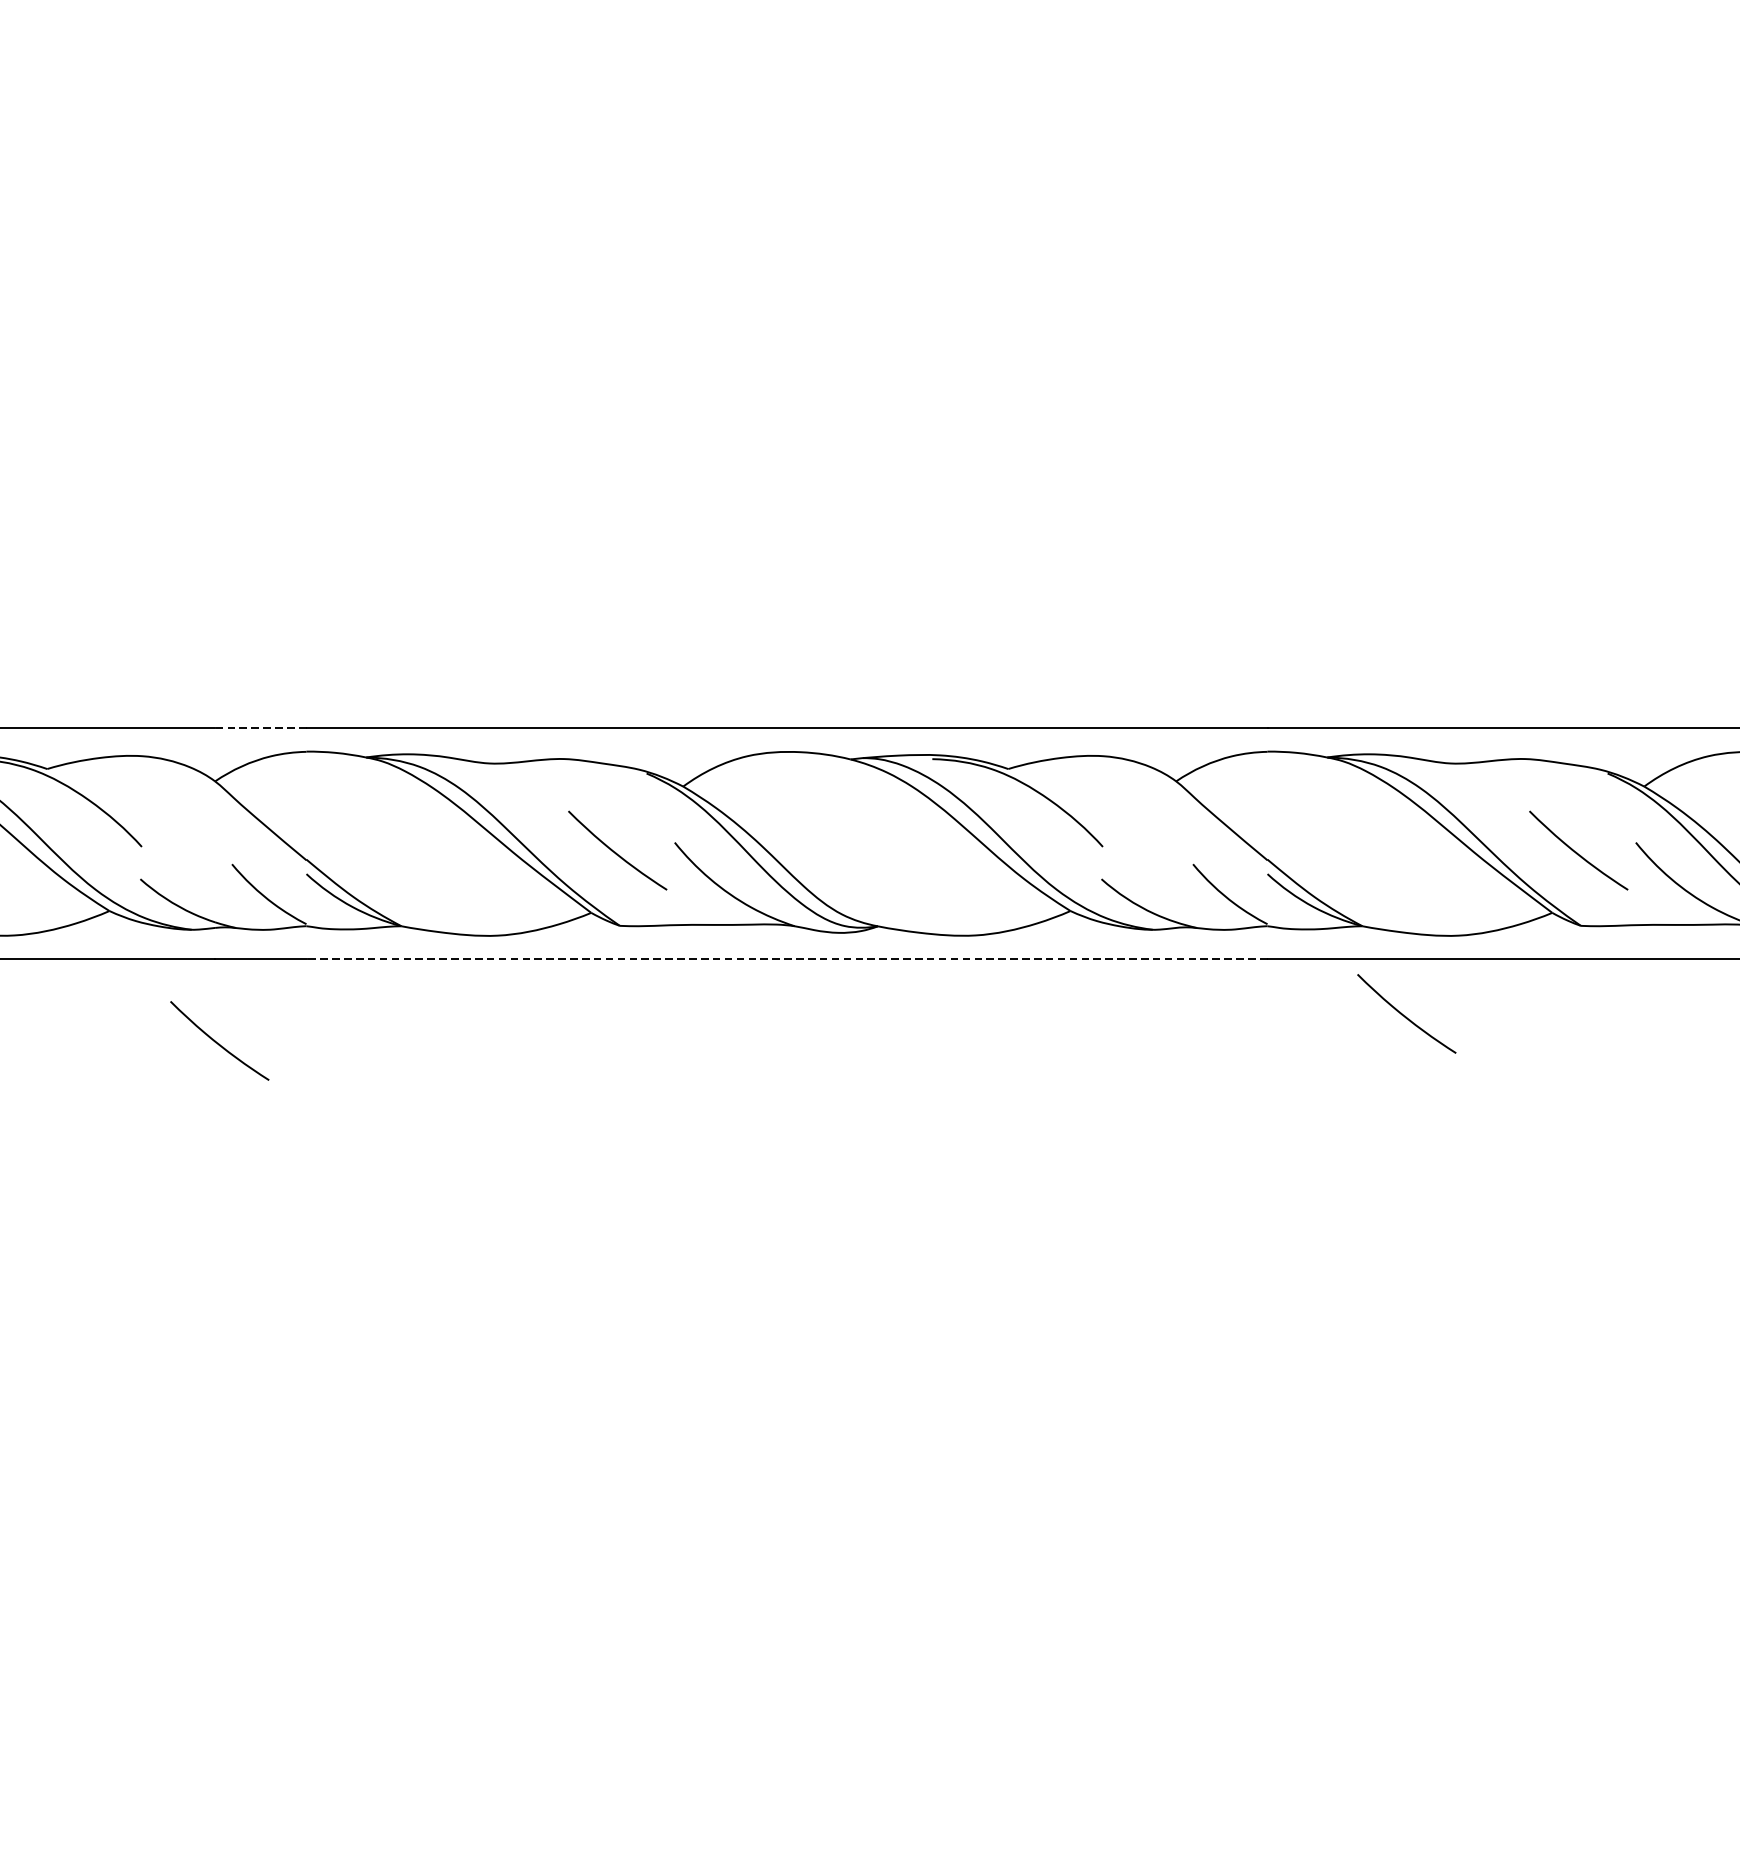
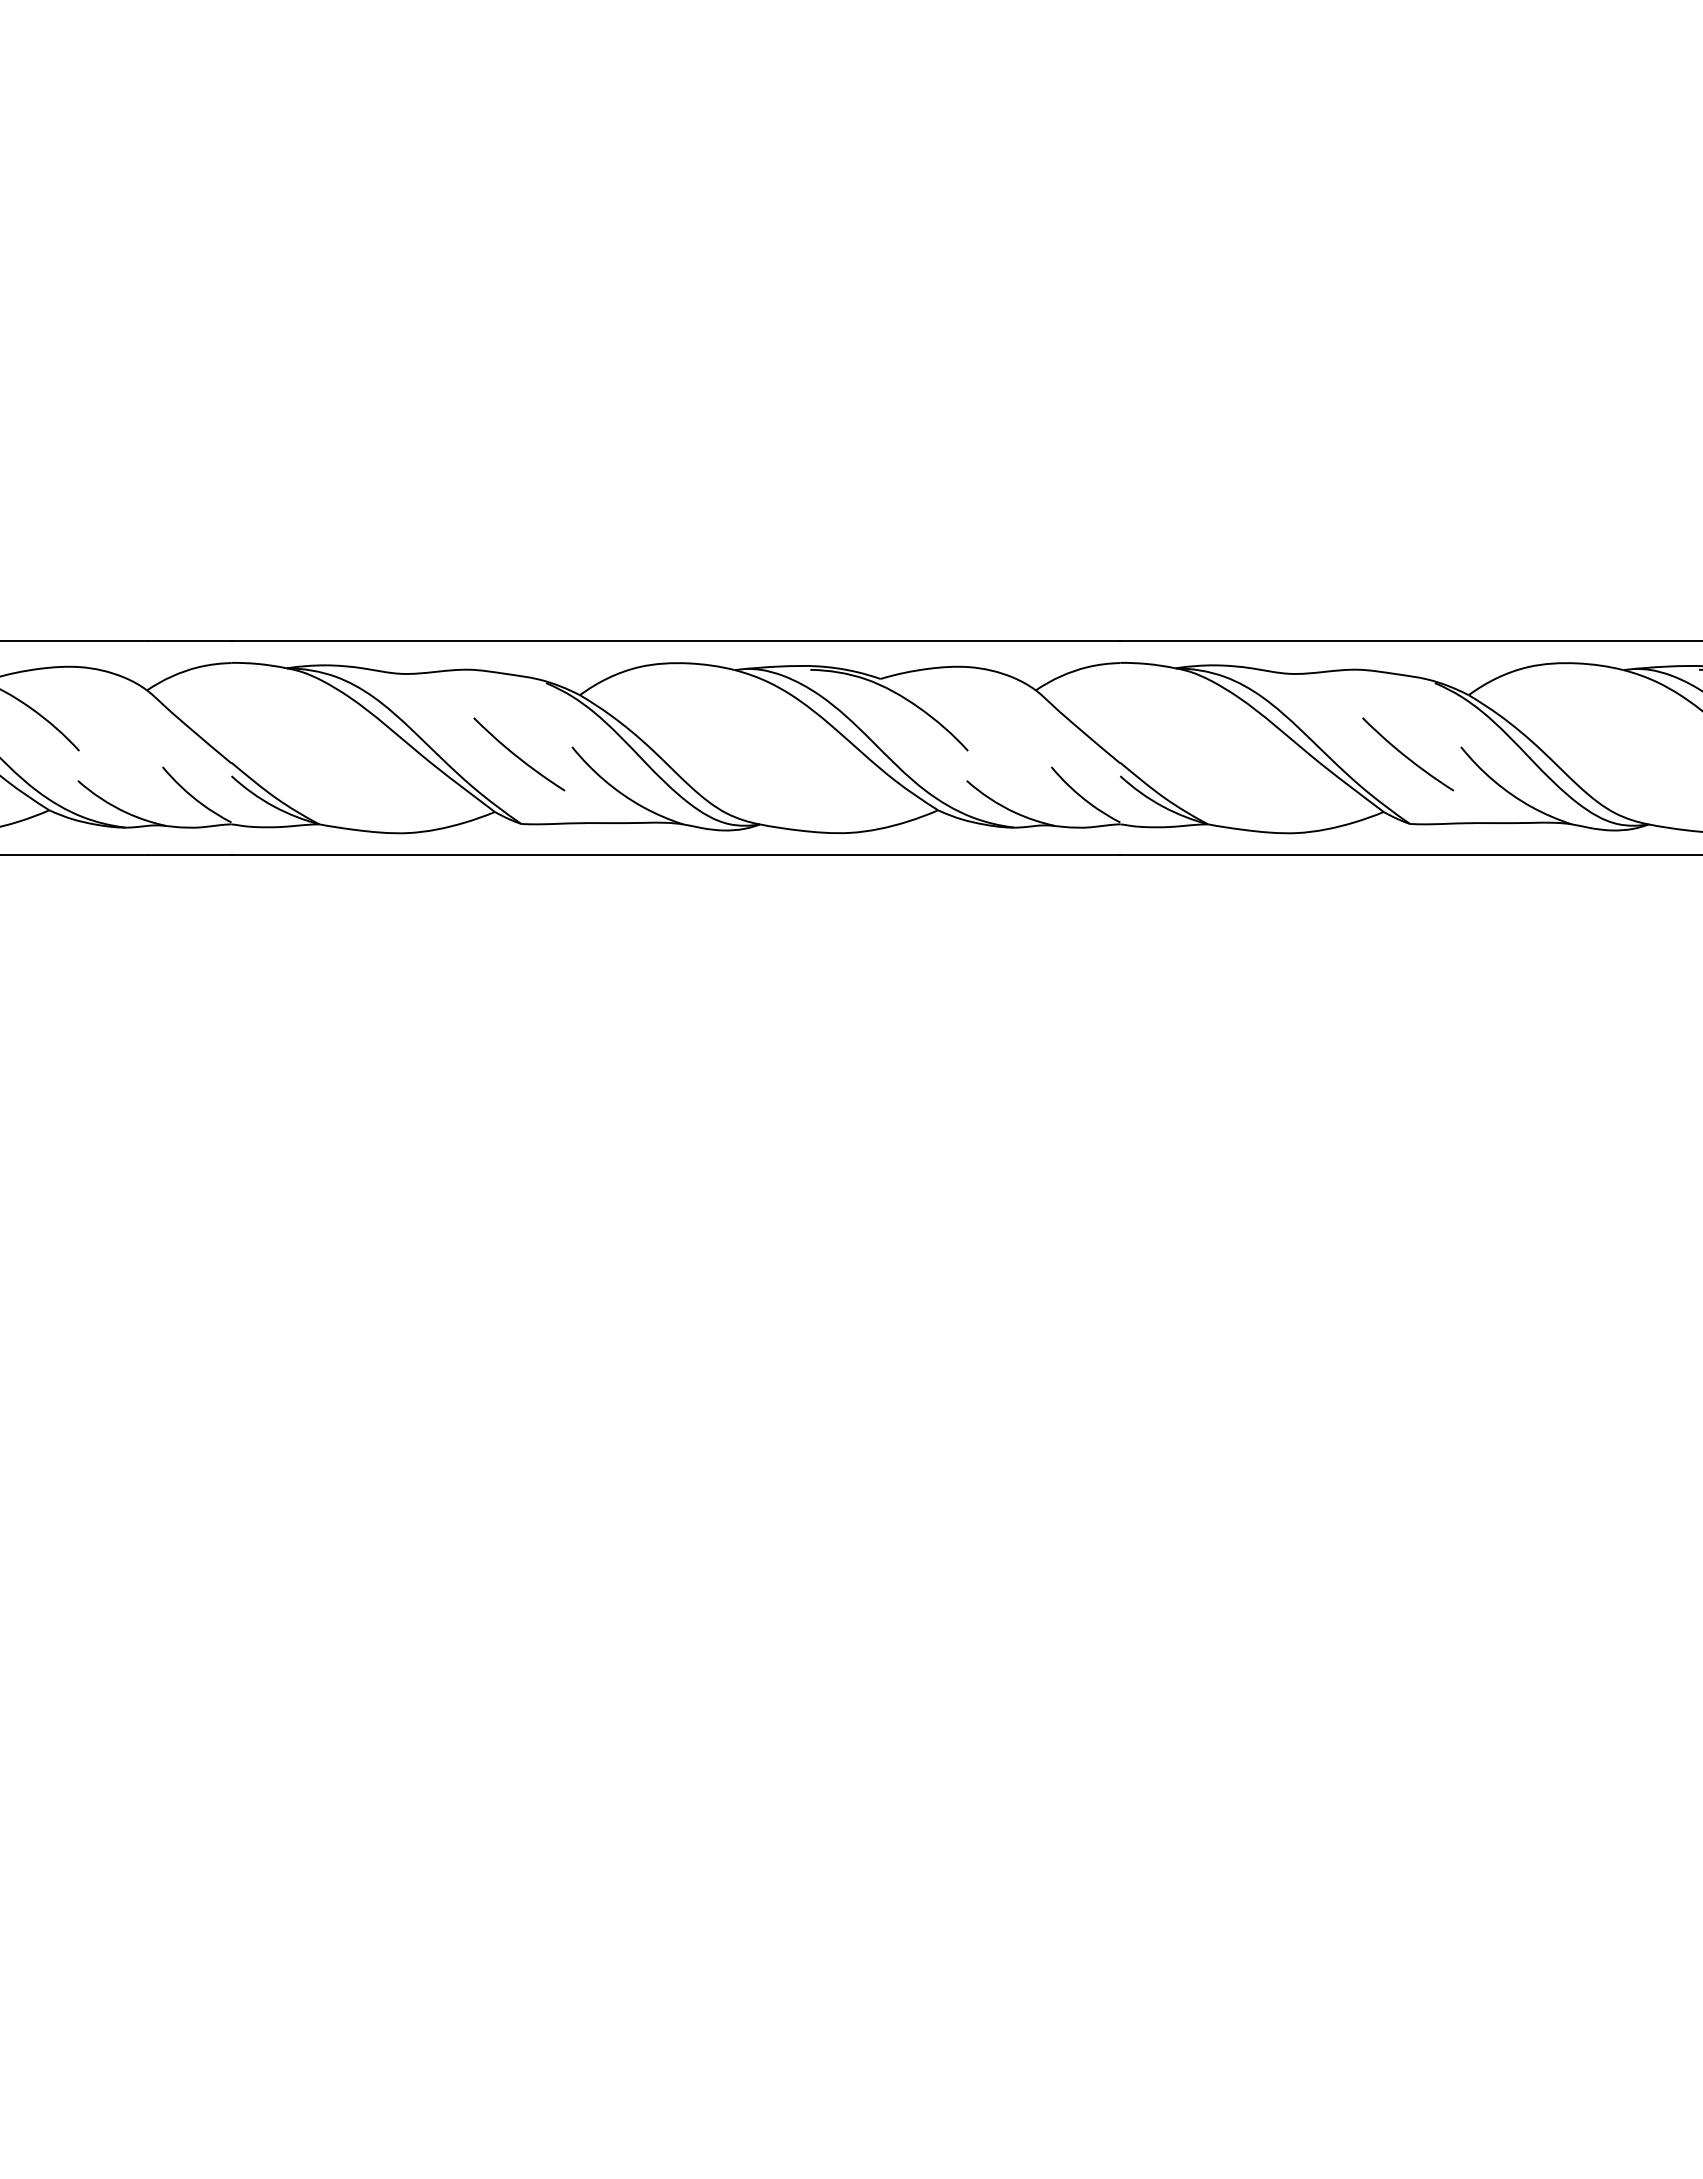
line: (259, 728) -> (188, 641), dashed -> solid
line: (786, 958) -> (675, 854), dashed -> solid
curve: (1405, 1015) -> (1247, 906), removed
curve: (217, 1042) -> (149, 931), removed

